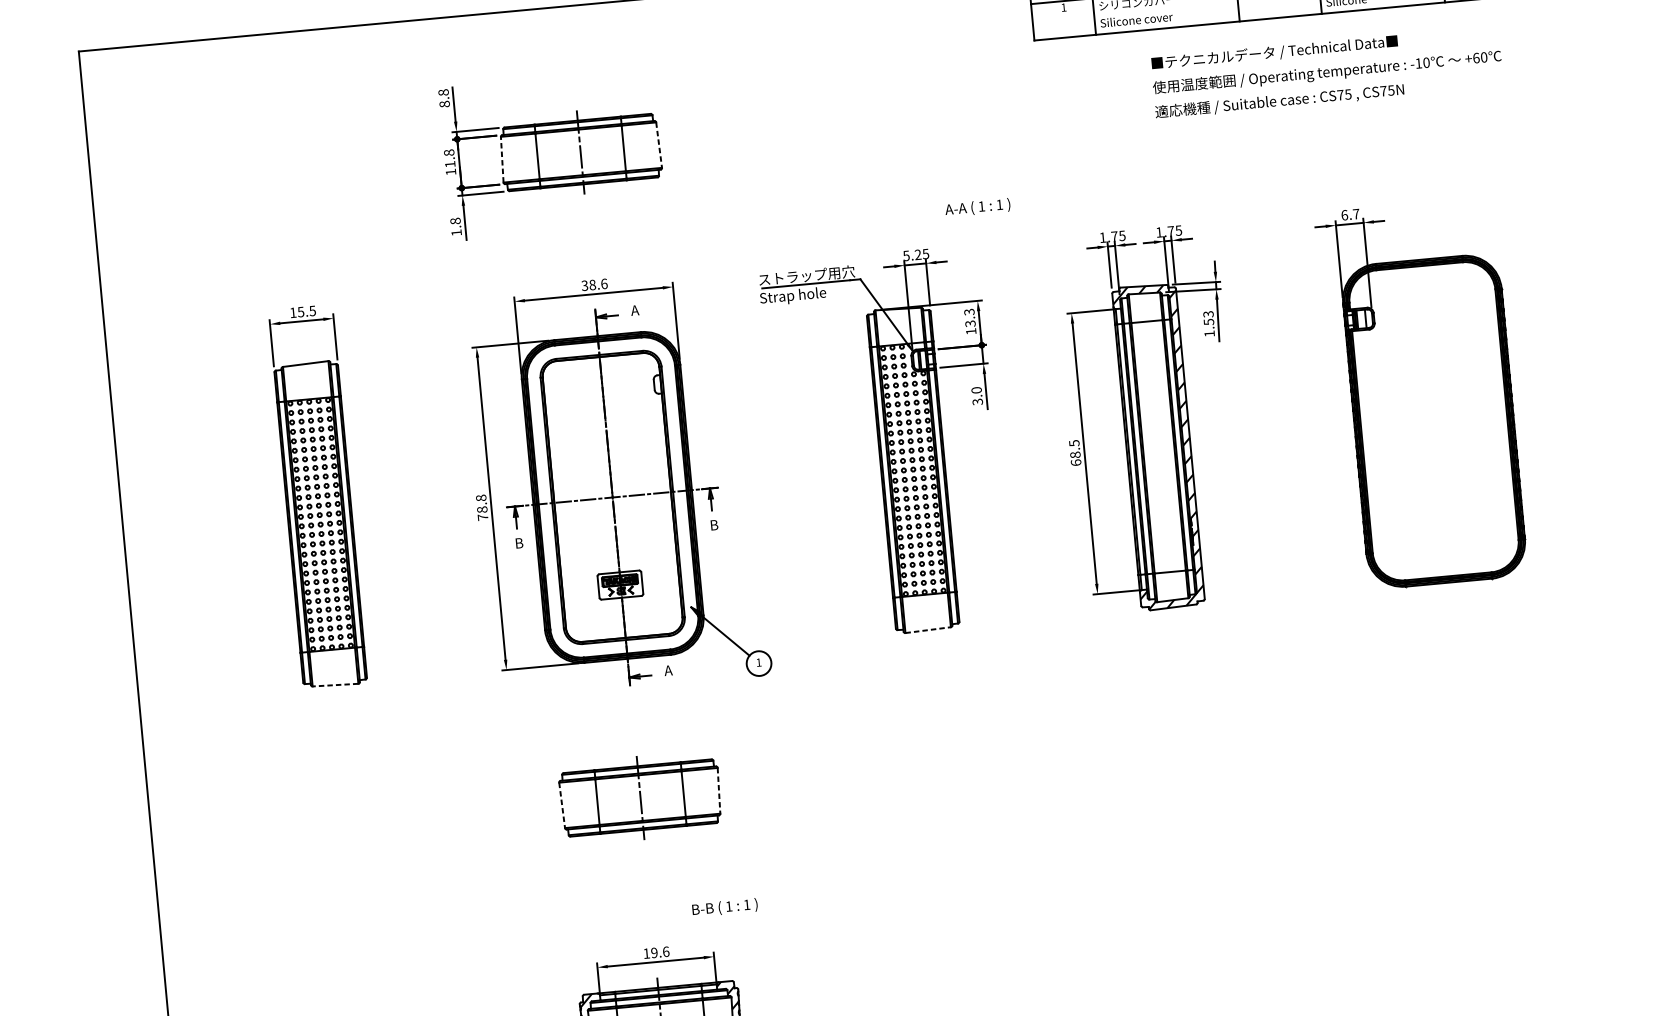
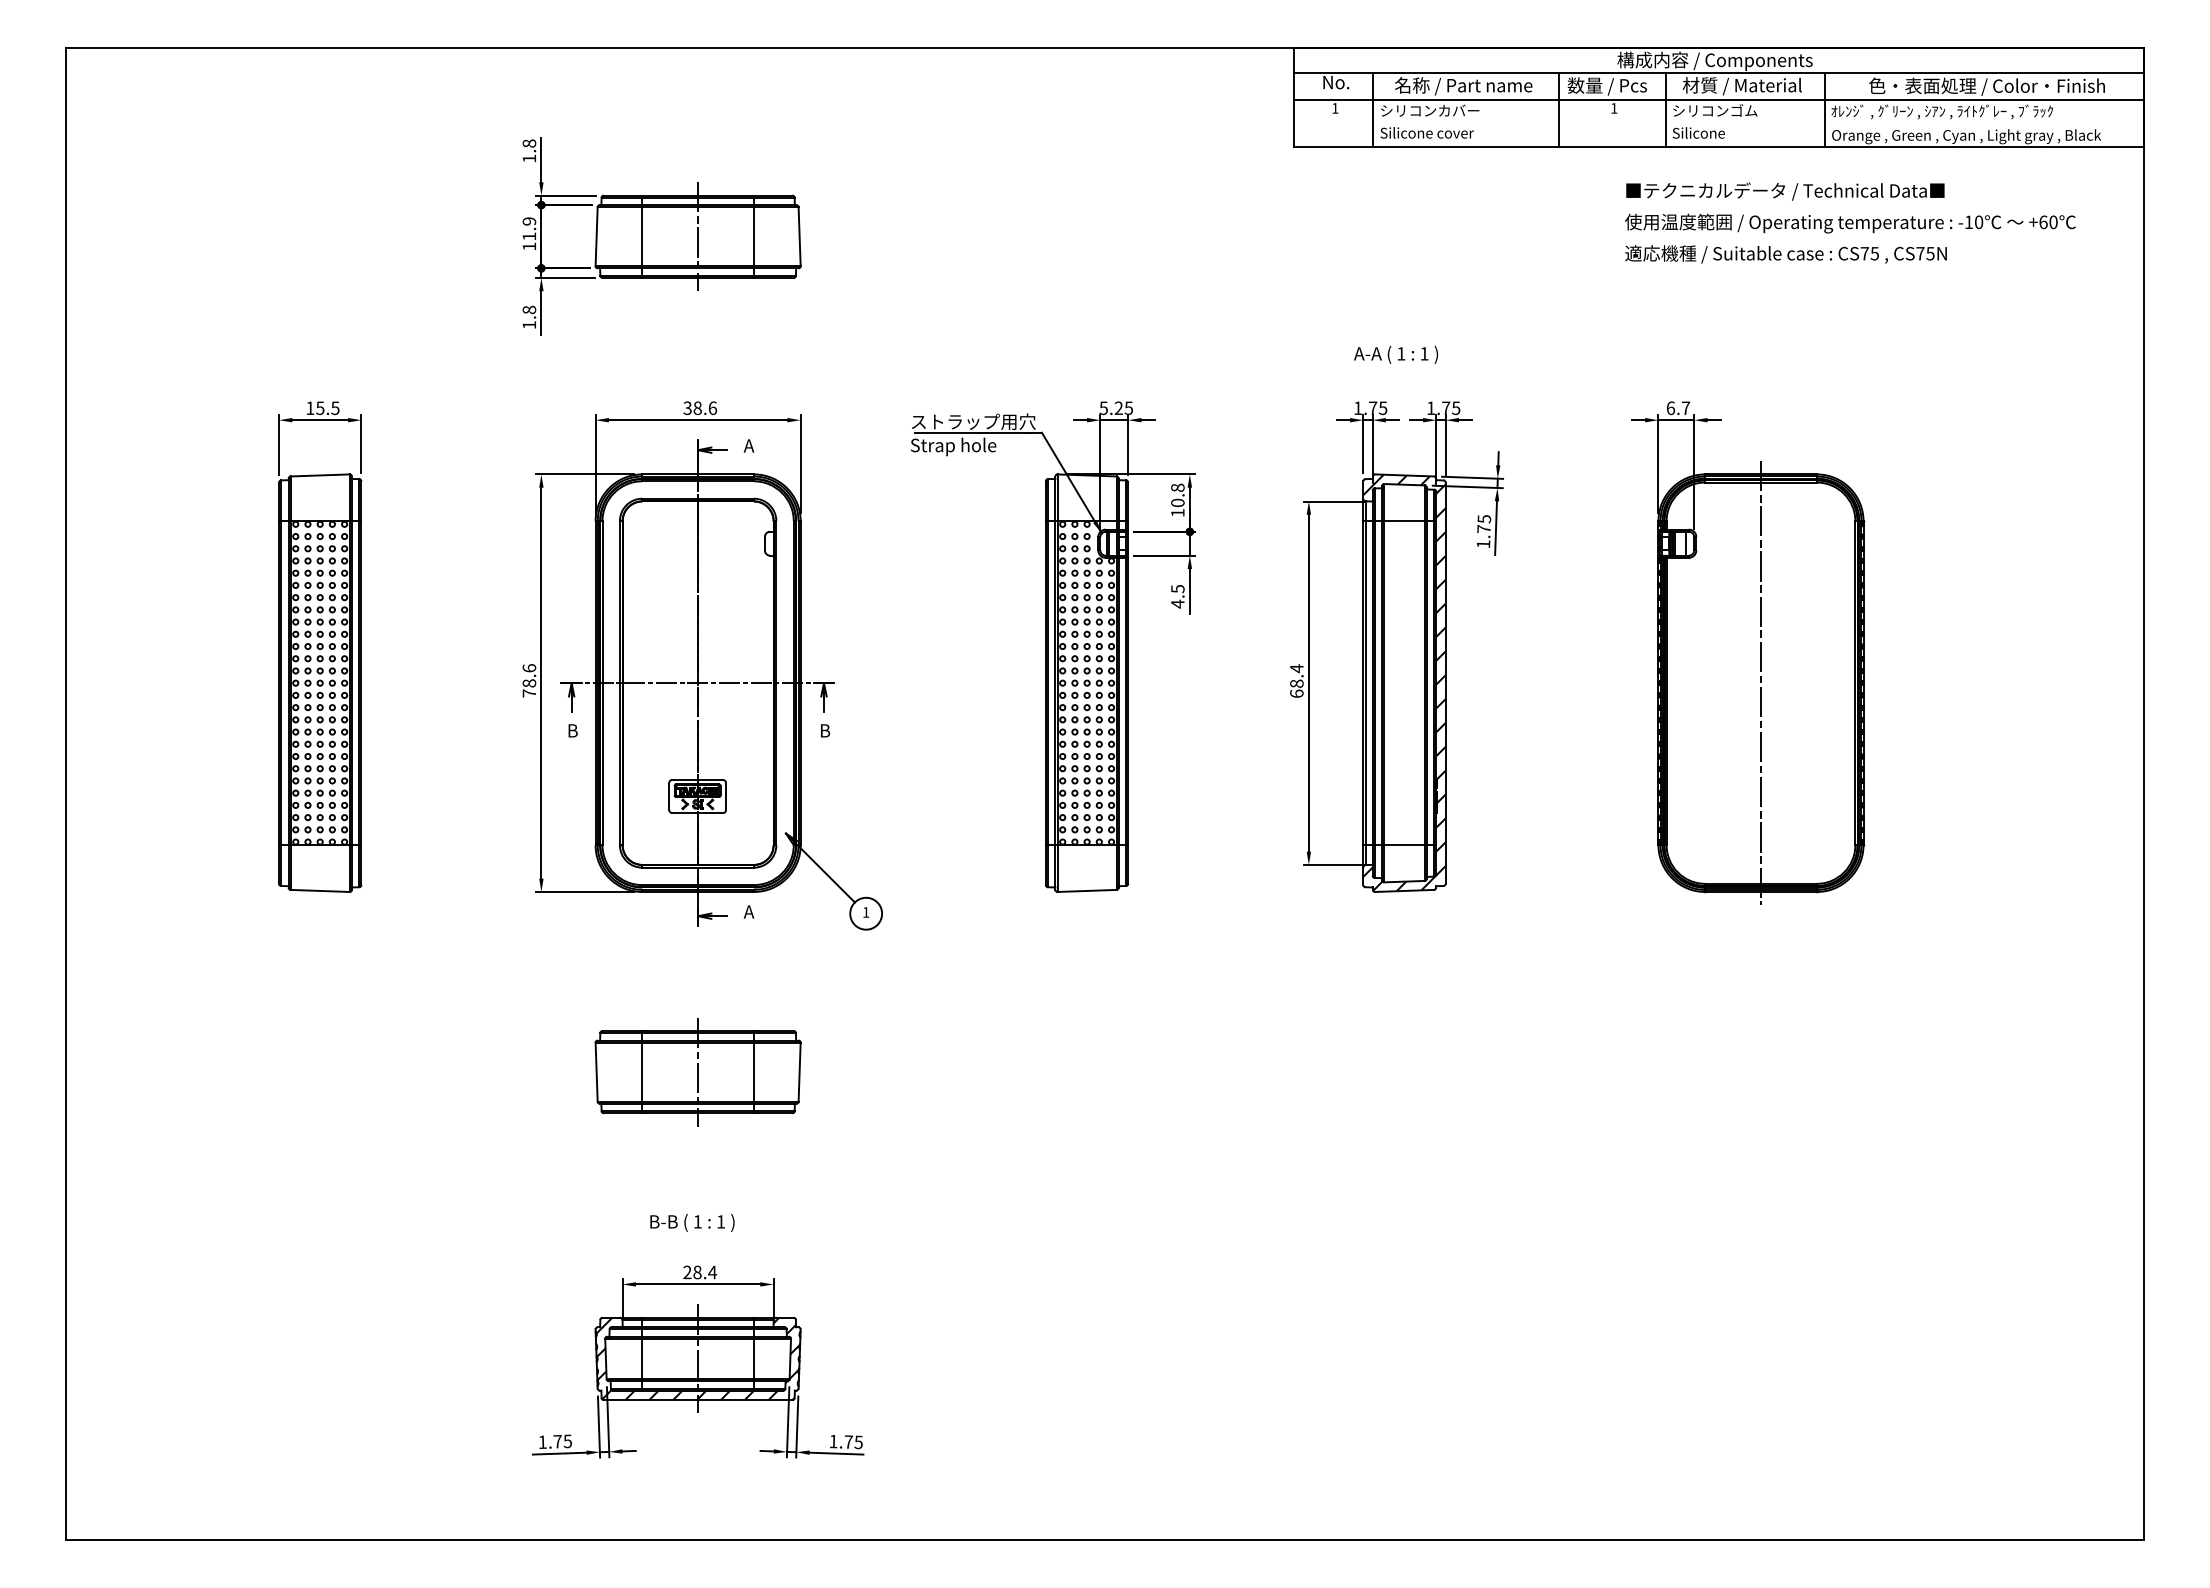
text: (1327, 72) -> (1850, 222), moved
text: (444, 104) -> (529, 158), 8.8 -> 1.8
line: (659, 145) -> (799, 236), dashed -> solid
text: (449, 152) -> (529, 221), 11.8 -> 11.9
line: (502, 159) -> (596, 236), dashed -> solid
text: (977, 207) -> (1395, 354), moved
text: (969, 318) -> (1177, 495), 13.3 -> 10.8
text: (1208, 318) -> (1483, 524), 1.53 -> 1.75
text: (976, 396) -> (1177, 596), 3.0 -> 4.5
line: (1434, 421) -> (1761, 683), added
text: (1074, 443) -> (1296, 668), 68.5 -> 68.4
text: (481, 498) -> (529, 668), 78.8 -> 78.6
line: (928, 629) -> (1087, 890), dashed -> solid
line: (335, 684) -> (320, 890), dashed -> solid
line: (718, 791) -> (799, 1072), dashed -> solid
line: (562, 805) -> (596, 1072), dashed -> solid
text: (725, 907) -> (692, 1222), moved
text: (656, 952) -> (700, 1272), 19.6 -> 28.4

